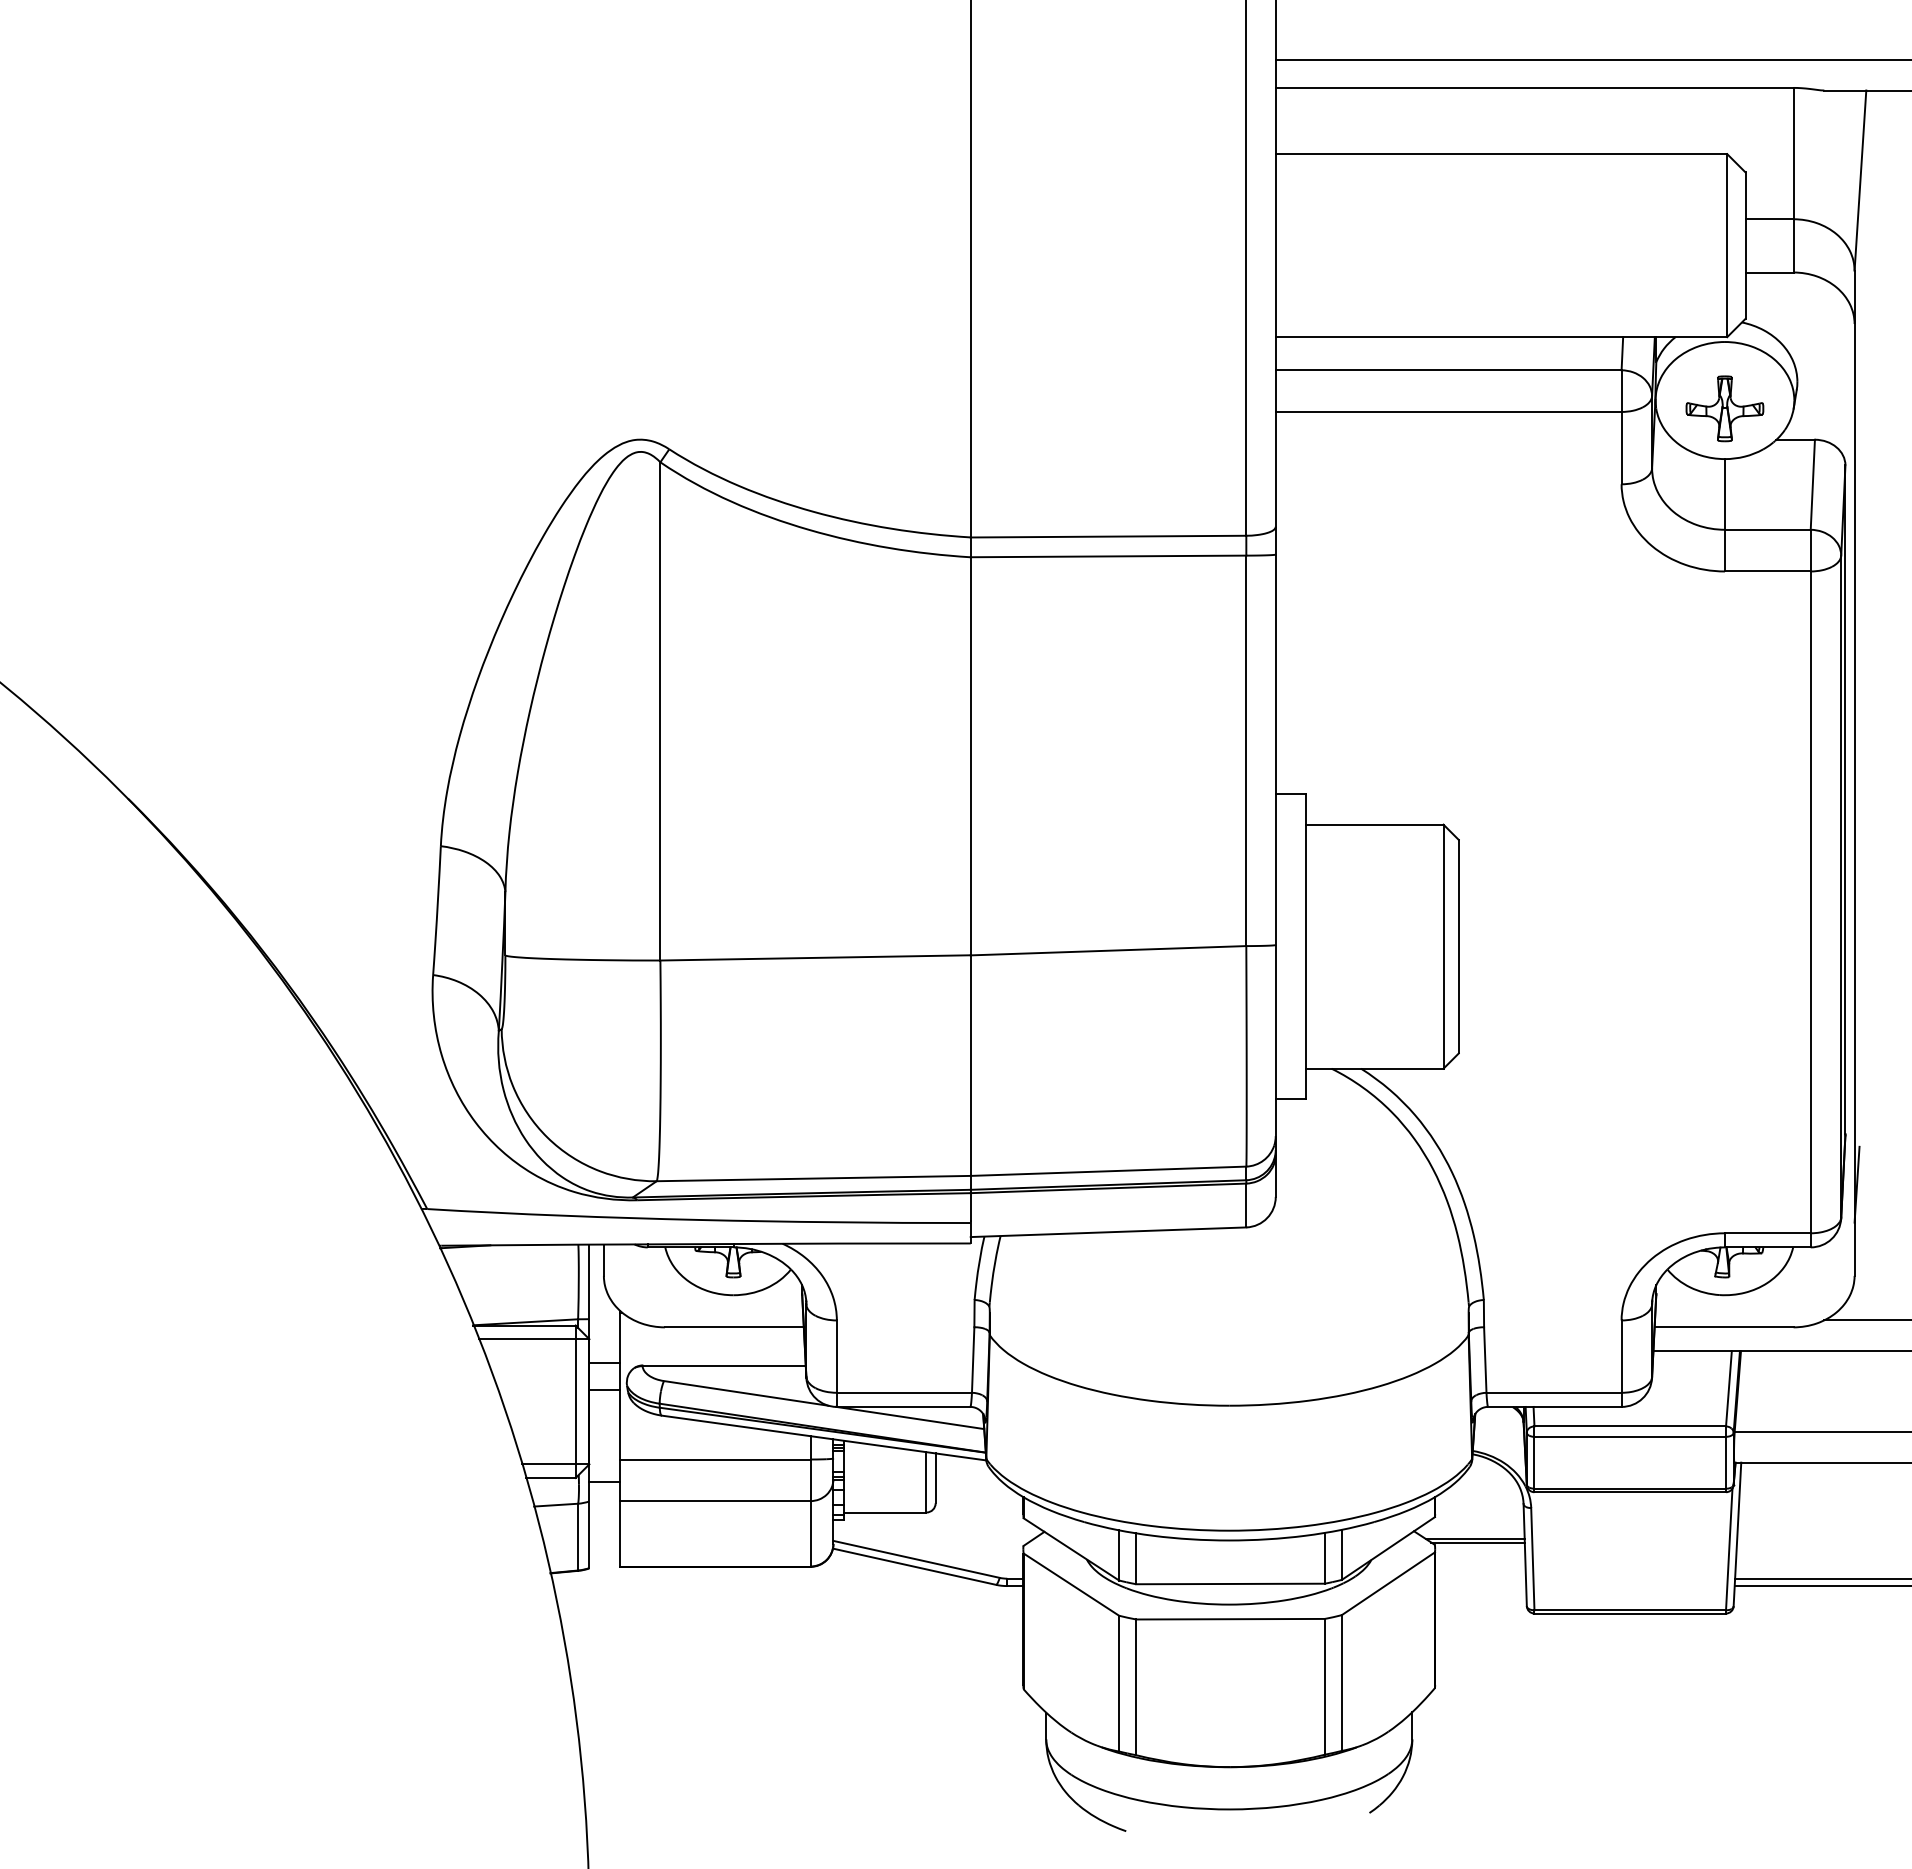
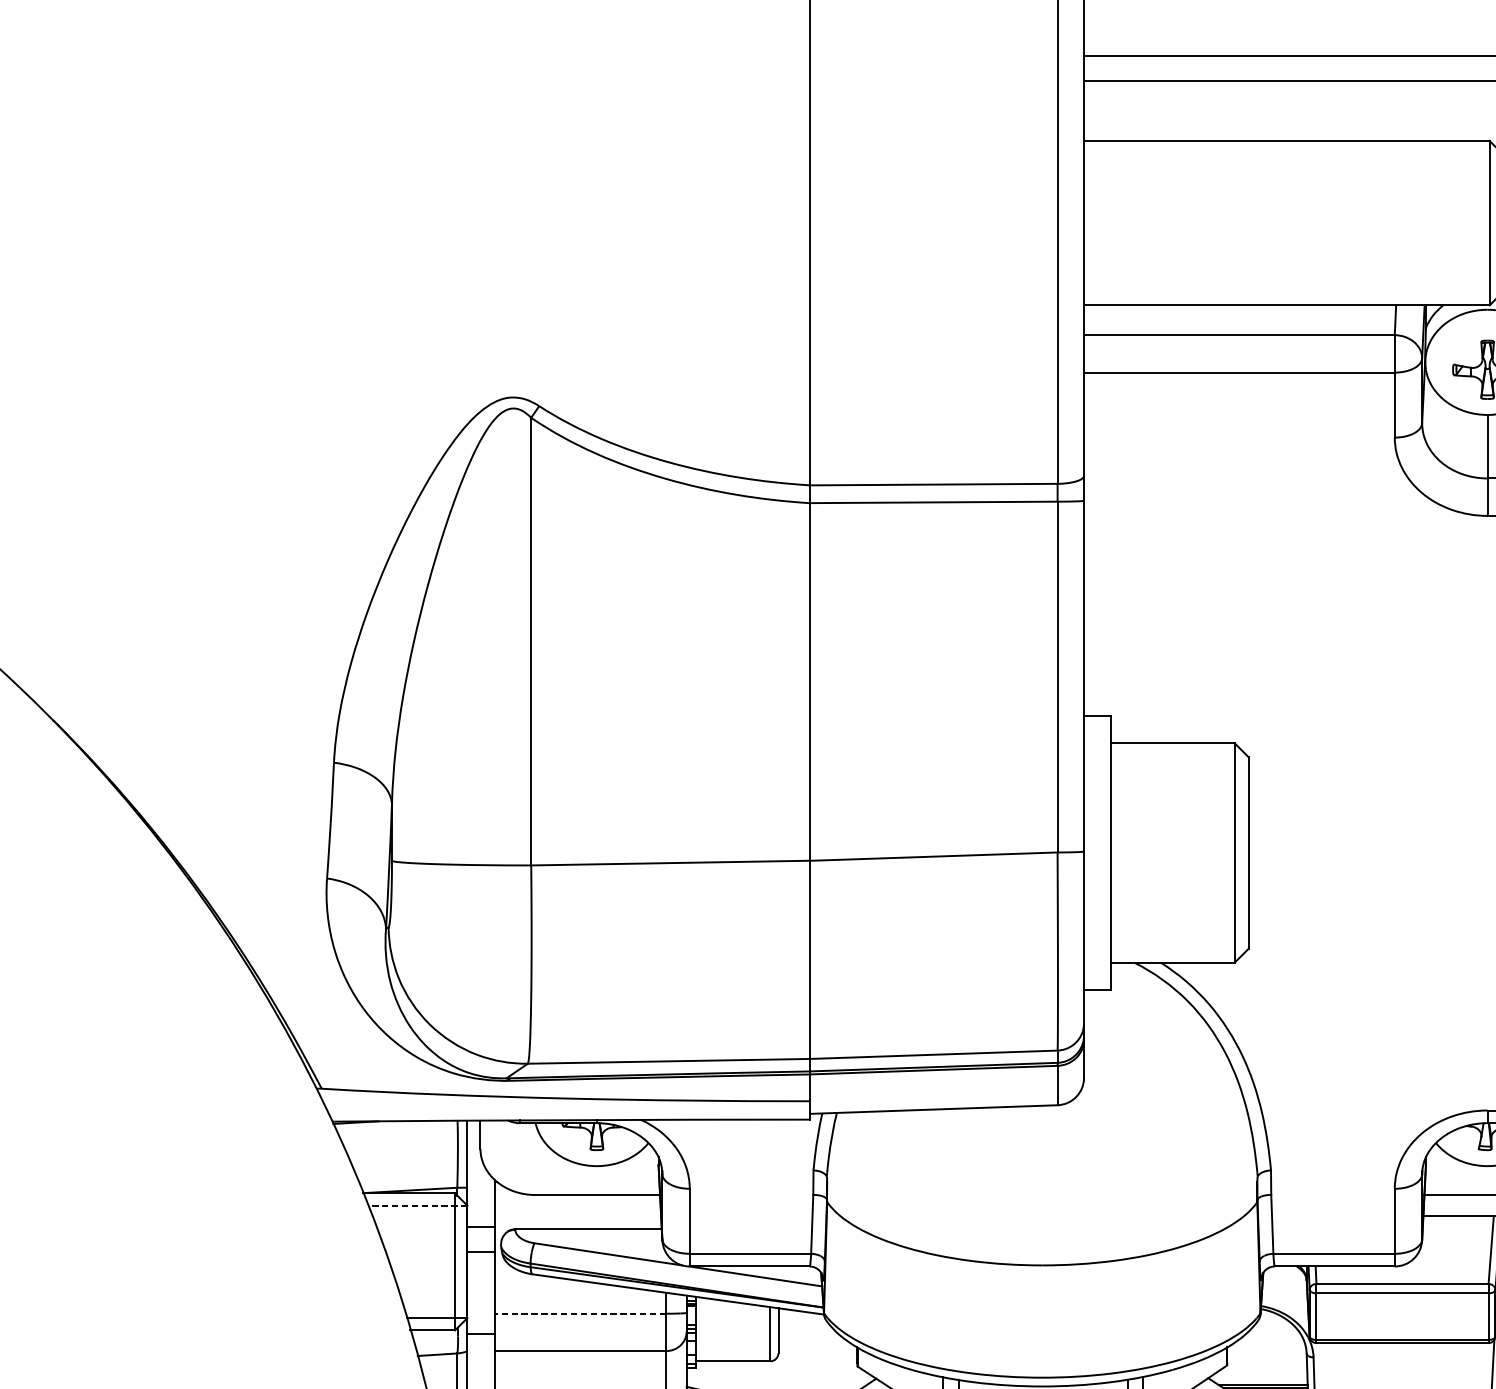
line: (533, 1339) -> (417, 1205), solid -> dashed
line: (714, 1459) -> (579, 1313), solid -> dashed

